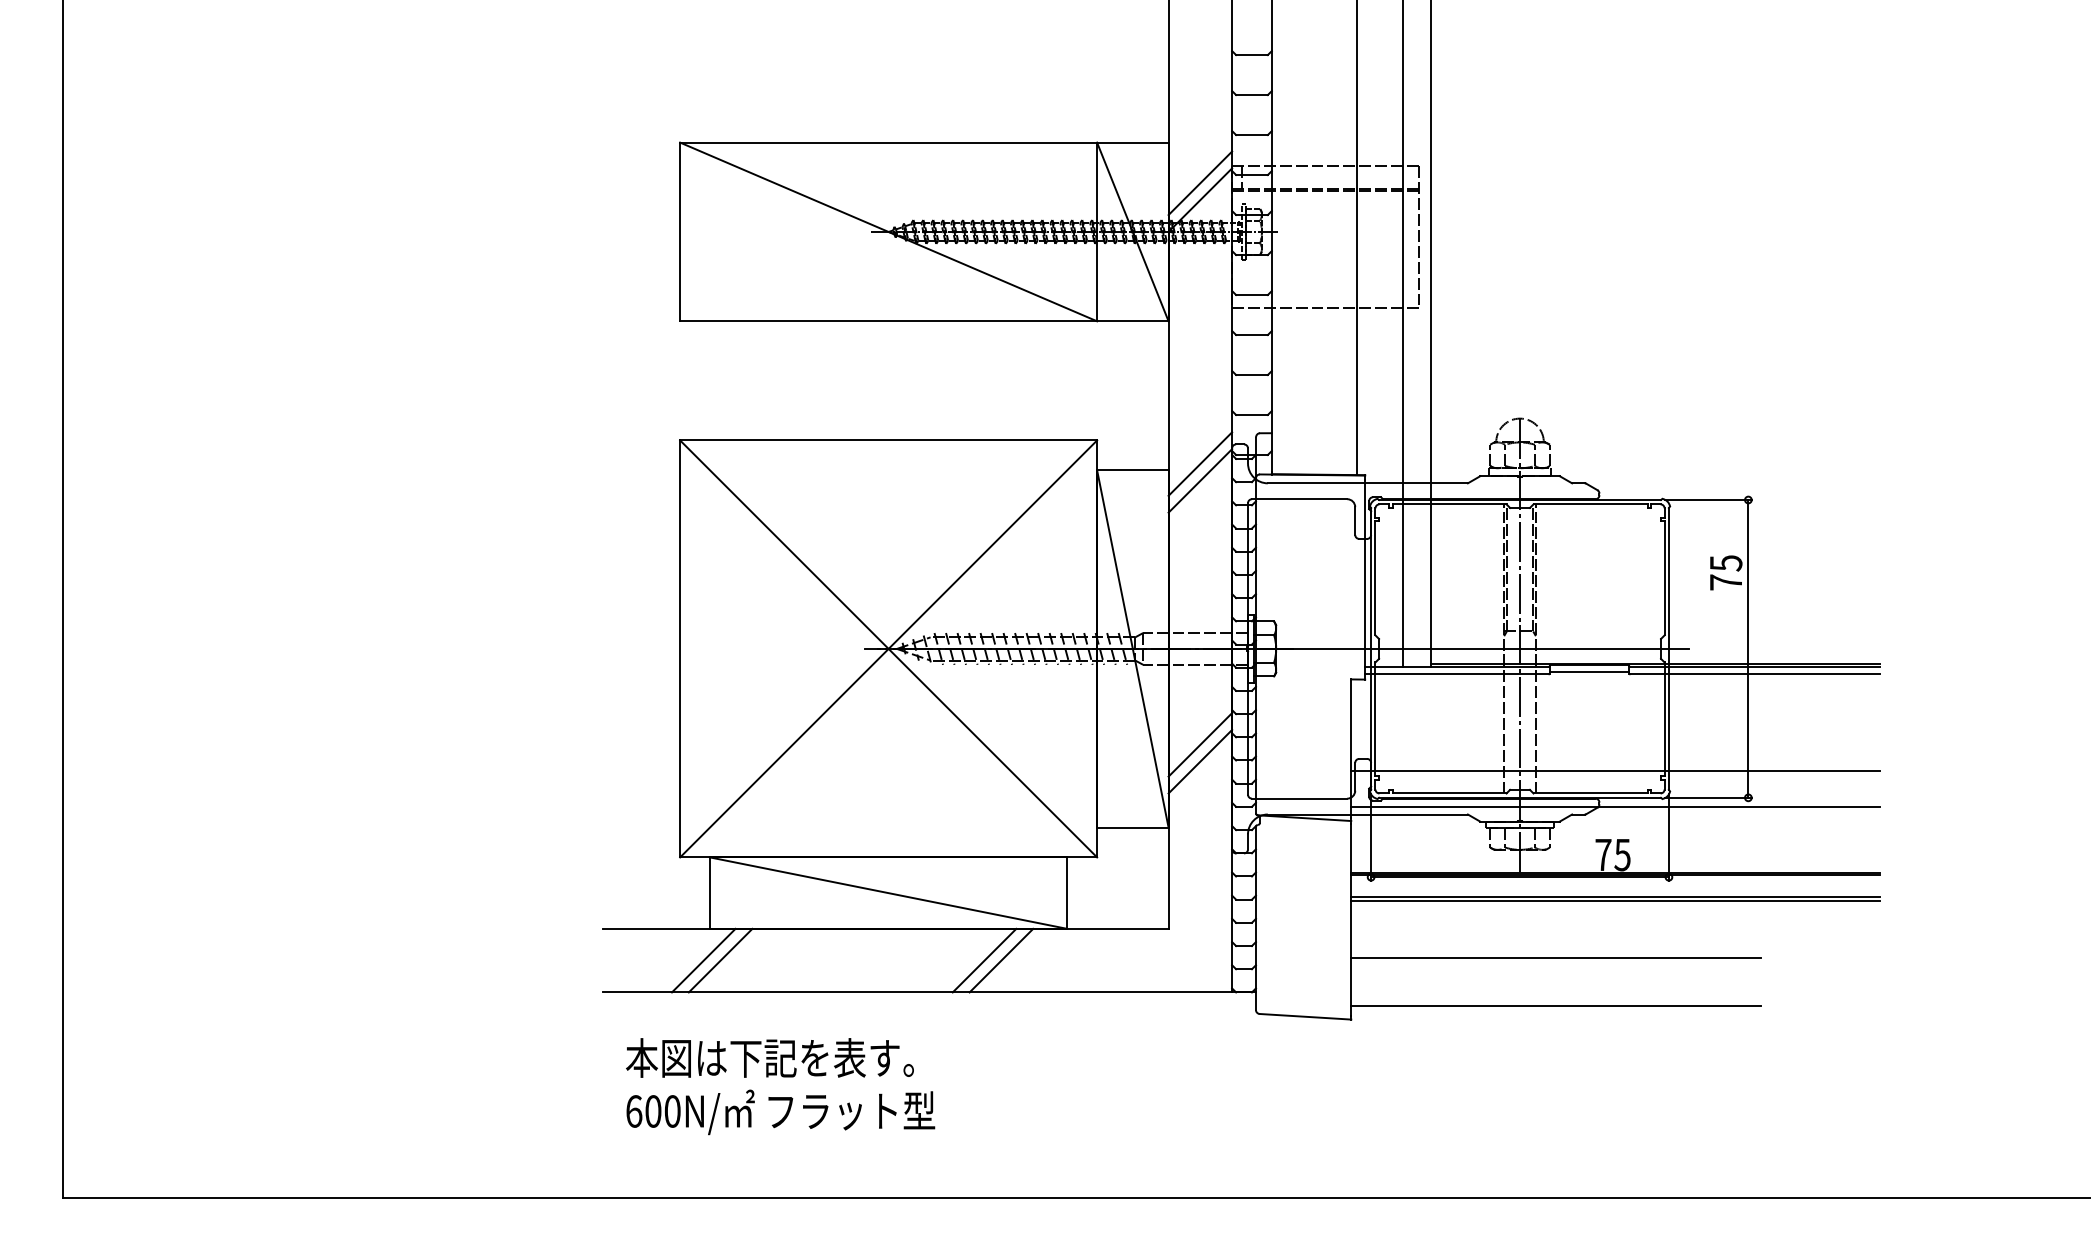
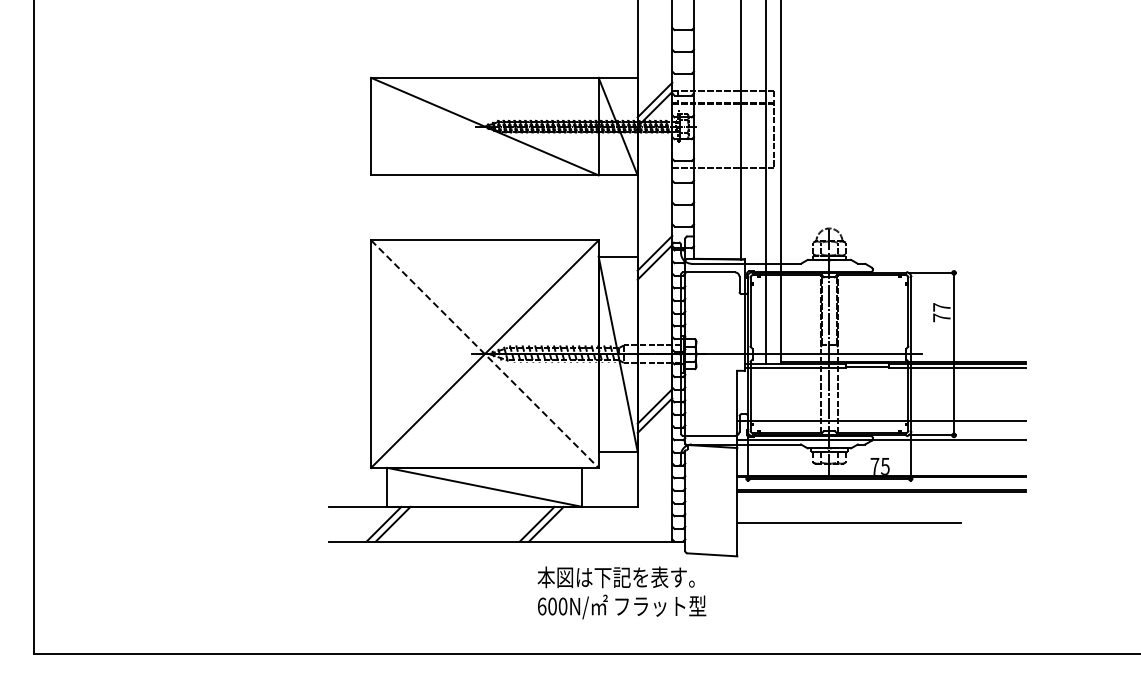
text: (1725, 563) -> (941, 307), 75 -> 77
line: (887, 649) -> (484, 354), solid -> dashed
line: (1554, 1005) -> (848, 548), removed
text: (779, 1085) -> (621, 592), moved

